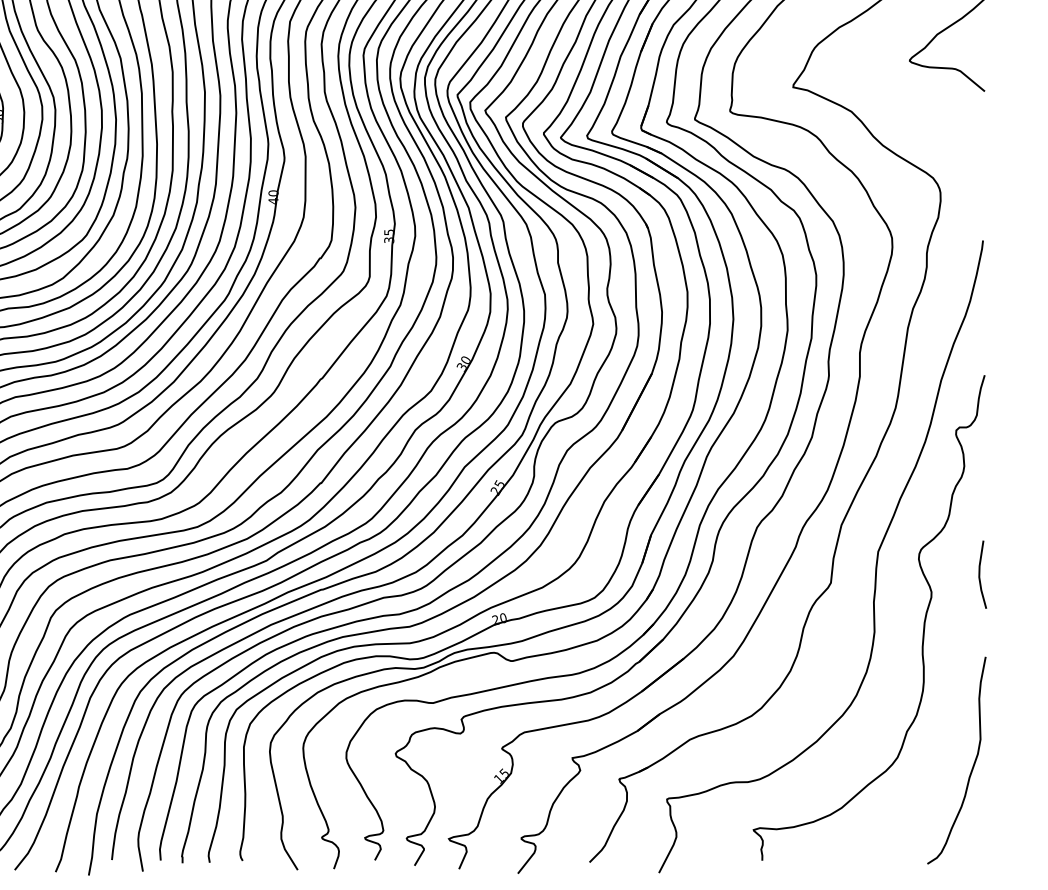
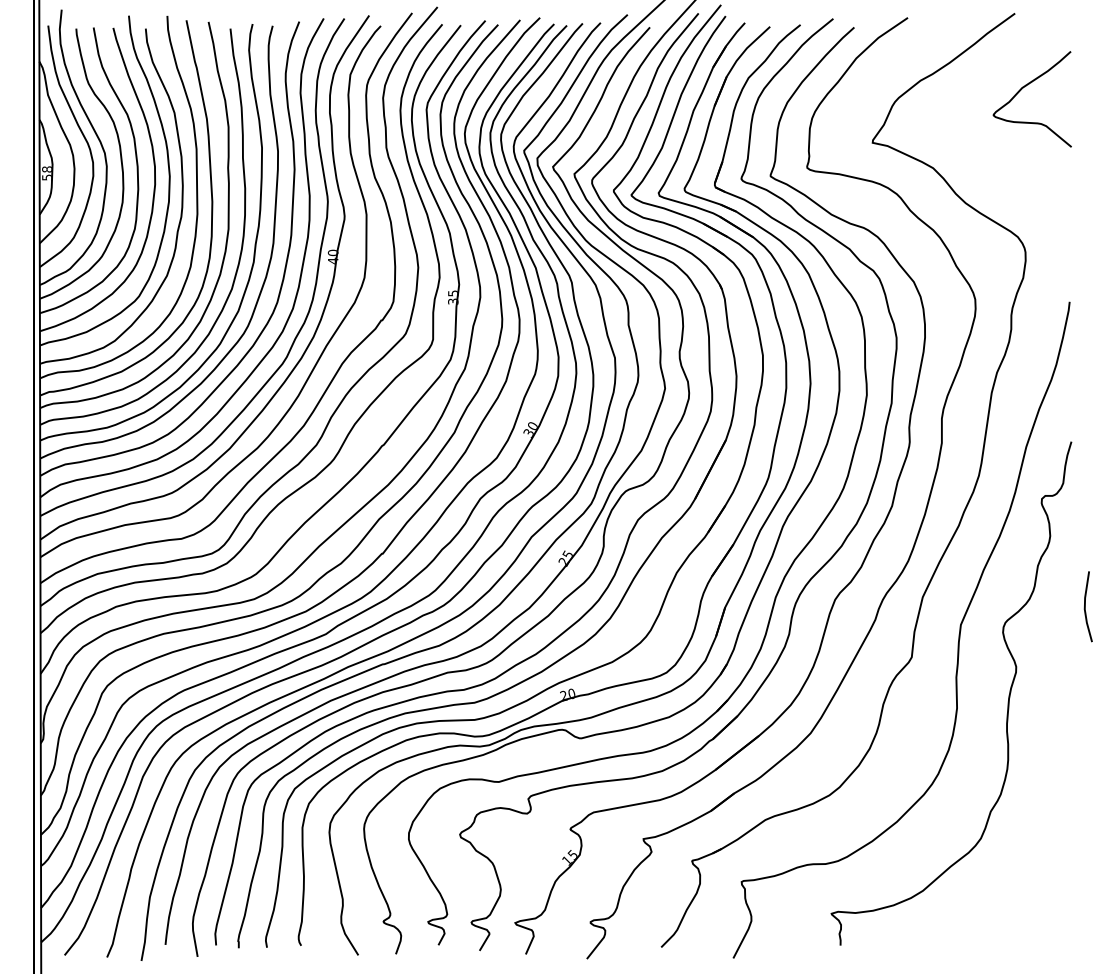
line: (979, 574) -> (1085, 606), moved
curve: (973, 764) -> (1059, 845), removed

